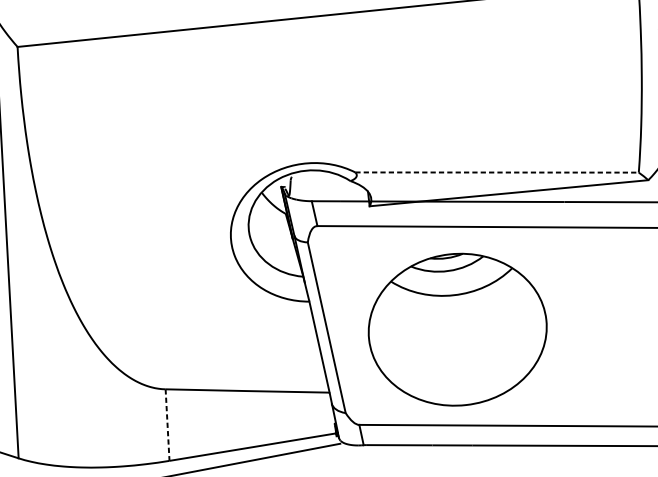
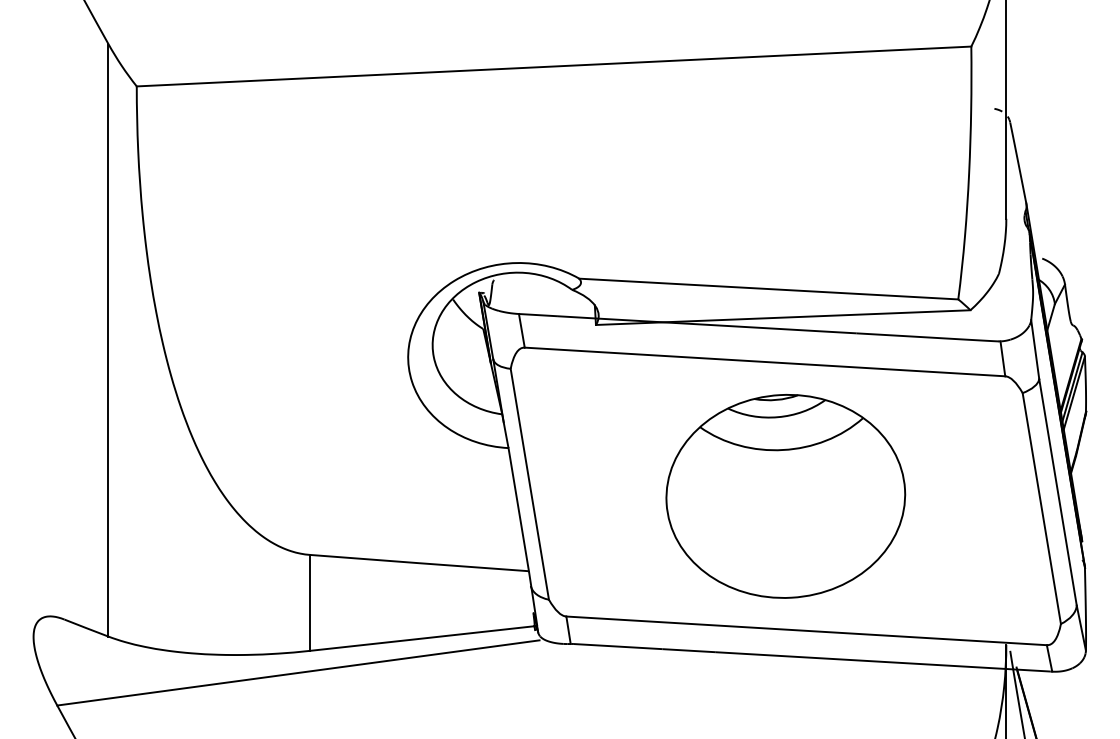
line: (496, 172) -> (768, 289), dashed -> solid
part: (457, 329) -> (785, 496), moved
line: (167, 424) -> (309, 602), dashed -> solid

